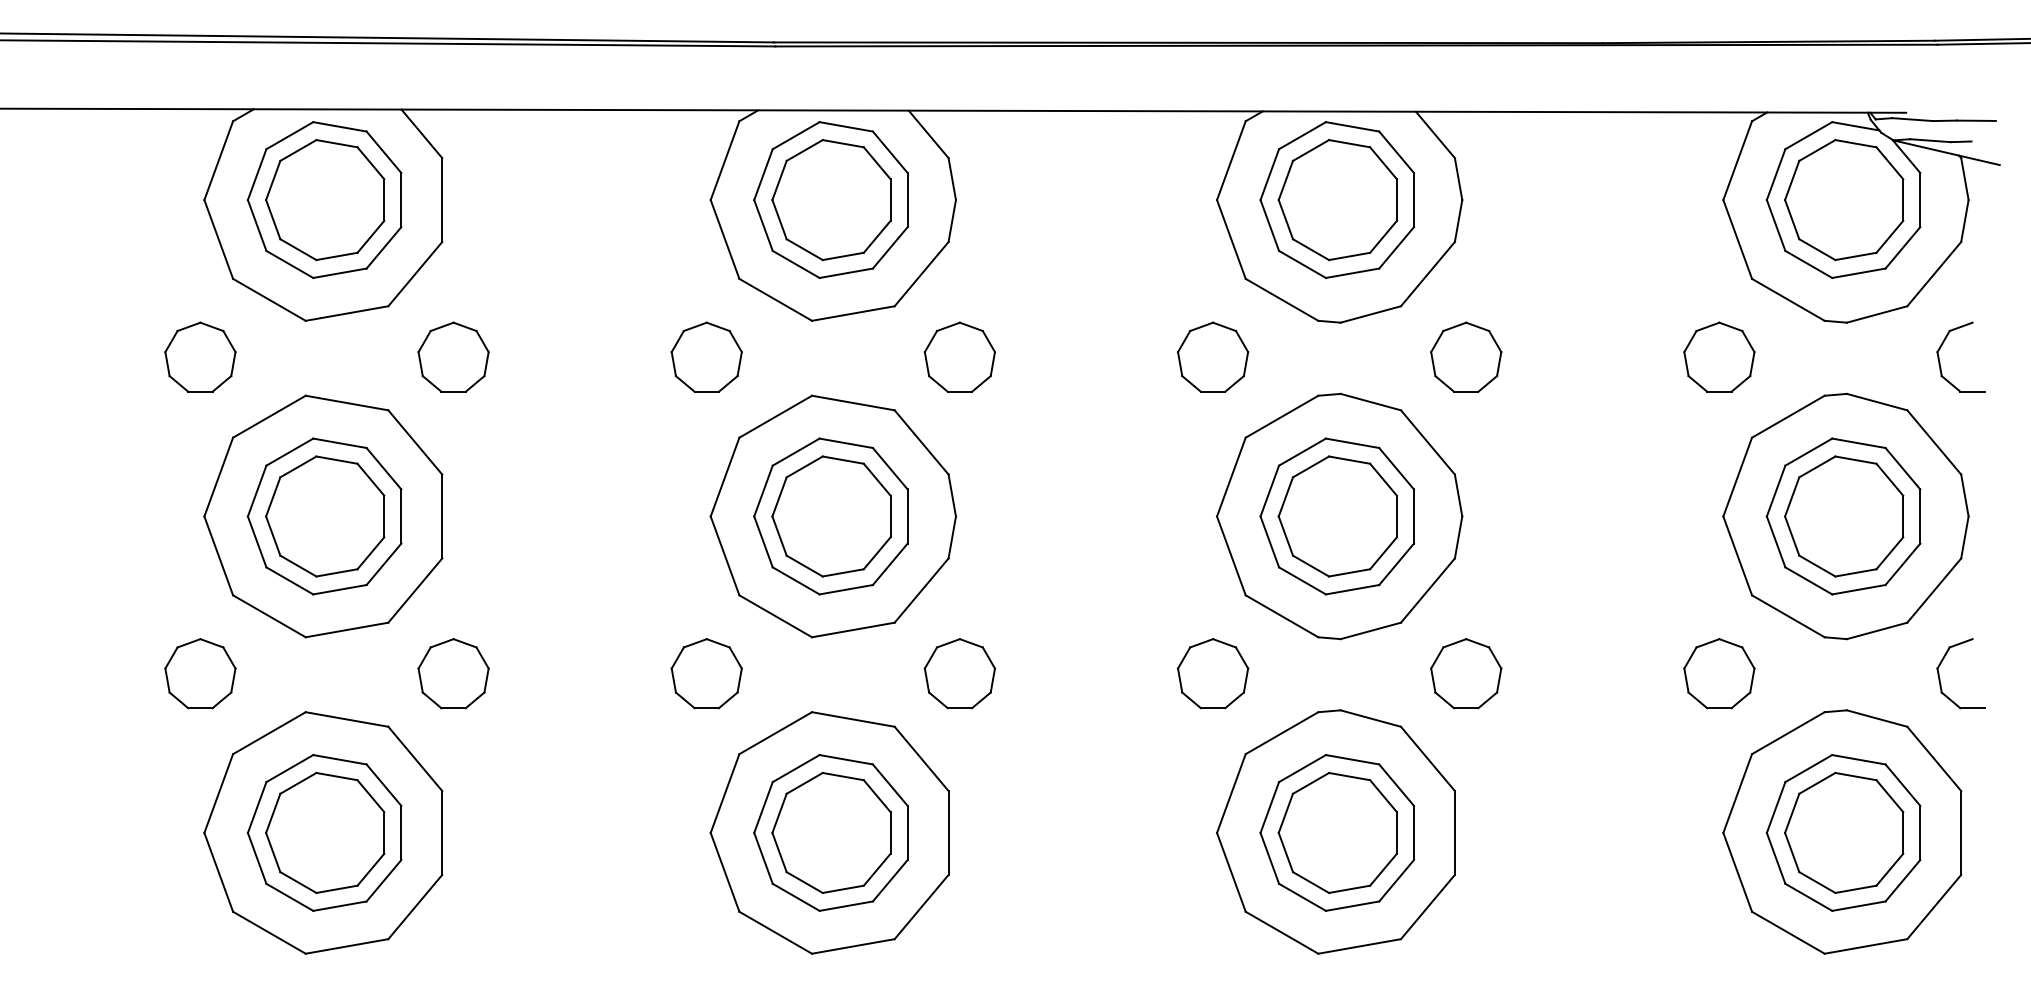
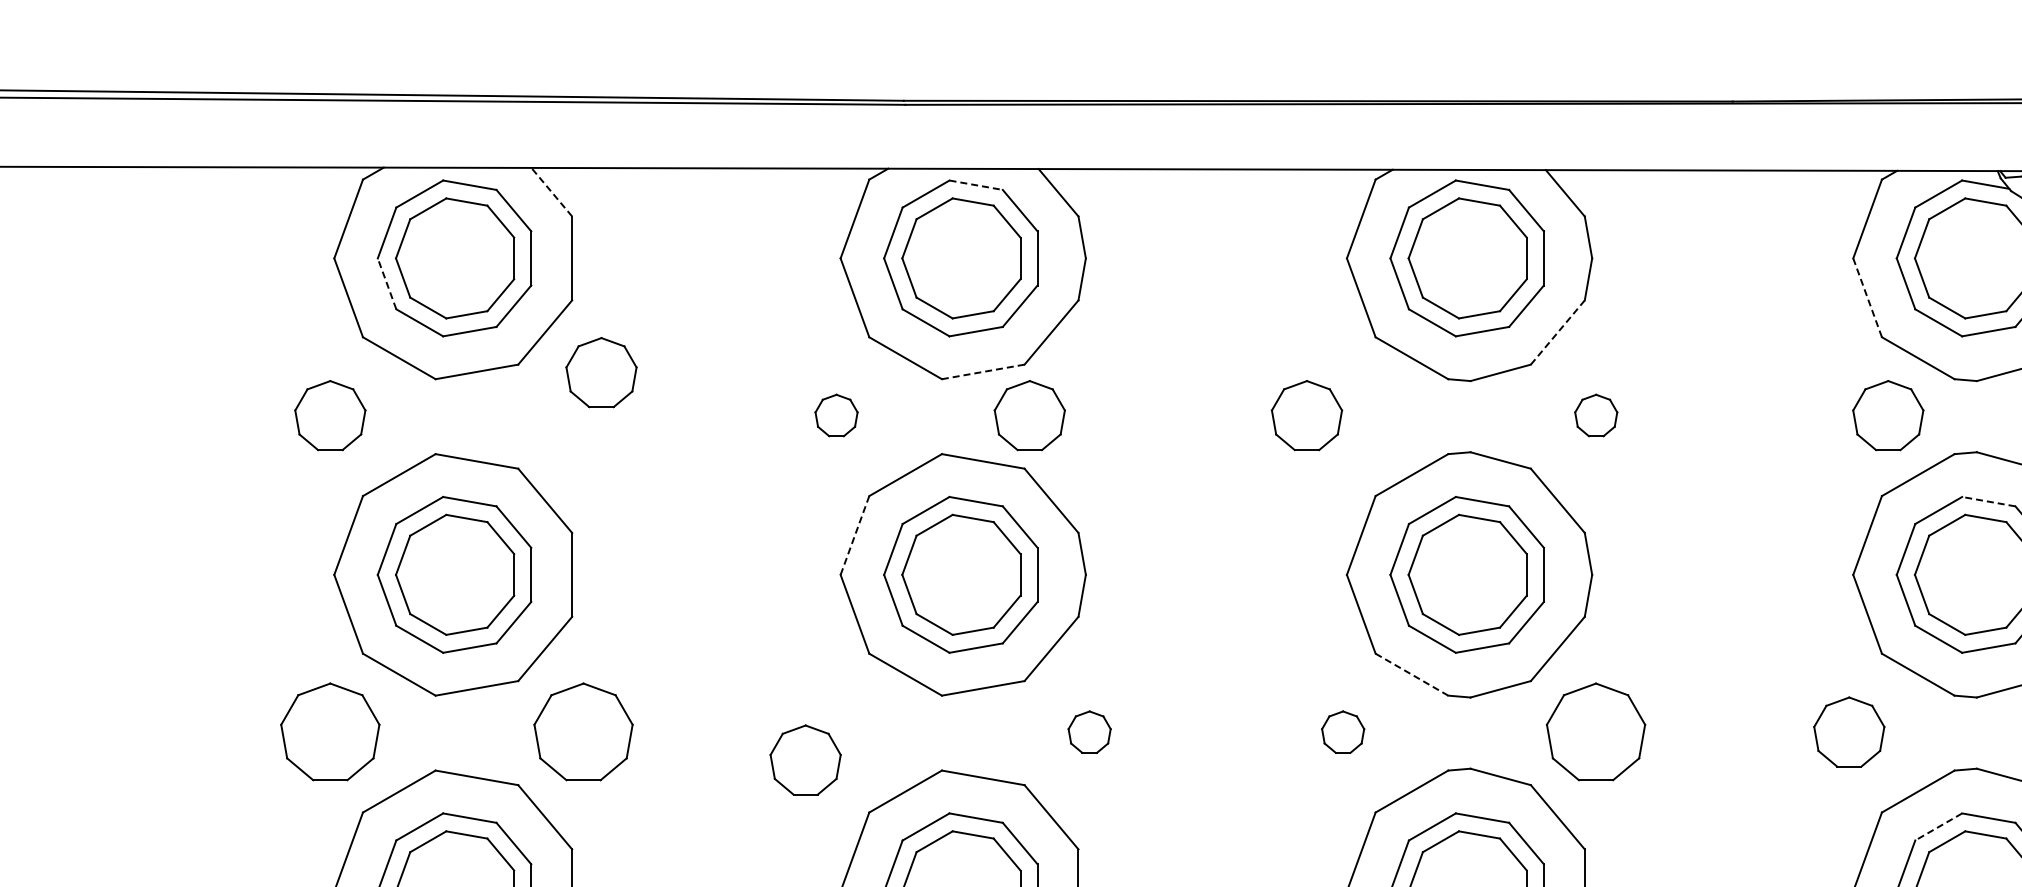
line: (846, 126) -> (976, 184), solid -> dashed
line: (421, 133) -> (551, 191), solid -> dashed
line: (257, 225) -> (387, 283), solid -> dashed
line: (1737, 239) -> (1867, 297), solid -> dashed
line: (1427, 274) -> (1557, 332), solid -> dashed
line: (853, 313) -> (983, 371), solid -> dashed
part: (453, 356) -> (601, 371), moved
part: (706, 356) -> (836, 414), size x0.6
part: (959, 356) -> (1029, 414), moved
part: (1213, 356) -> (1307, 414), moved
part: (1466, 356) -> (1596, 414), size x0.6
part: (1719, 356) -> (1888, 414), moved
line: (1858, 443) -> (1988, 501), solid -> dashed
line: (725, 477) -> (855, 535), solid -> dashed
line: (1282, 616) -> (1412, 674), solid -> dashed
part: (200, 673) -> (330, 731), size x1.4
part: (453, 673) -> (583, 731), size x1.4
part: (706, 673) -> (805, 759), moved
part: (959, 673) -> (1089, 731), size x0.6
part: (1213, 673) -> (1343, 731), size x0.6
part: (1466, 673) -> (1596, 731), size x1.4
line: (1808, 768) -> (1938, 826), solid -> dashed

